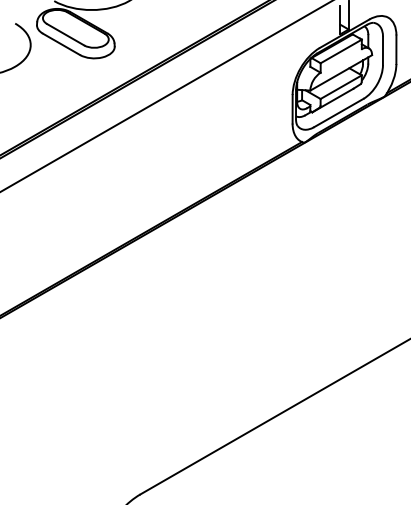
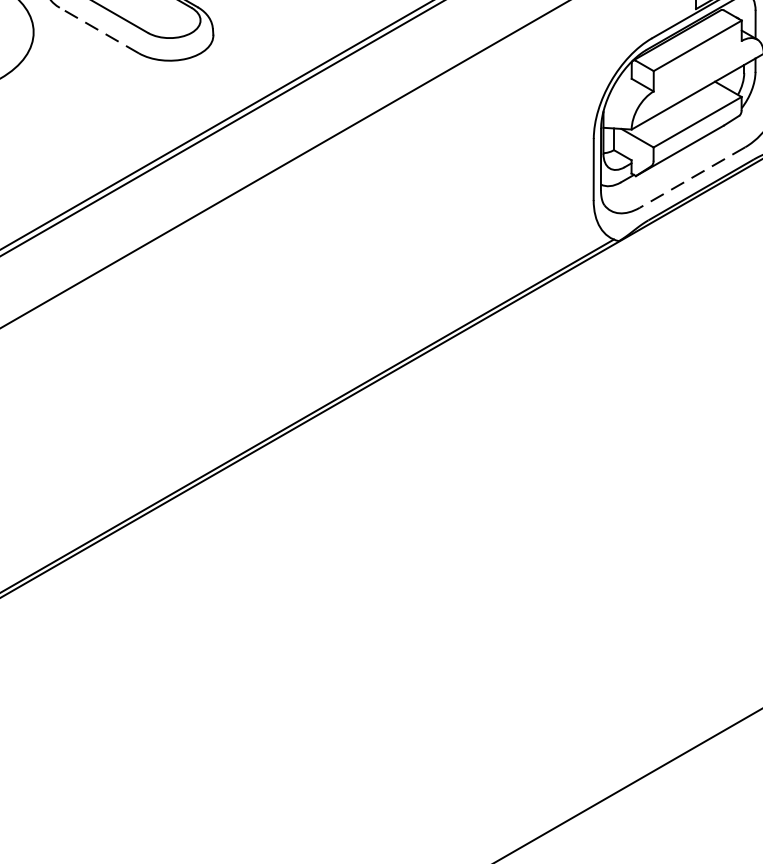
line: (61, 44) -> (99, 30), solid -> dashed
line: (338, 113) -> (691, 178), solid -> dashed

